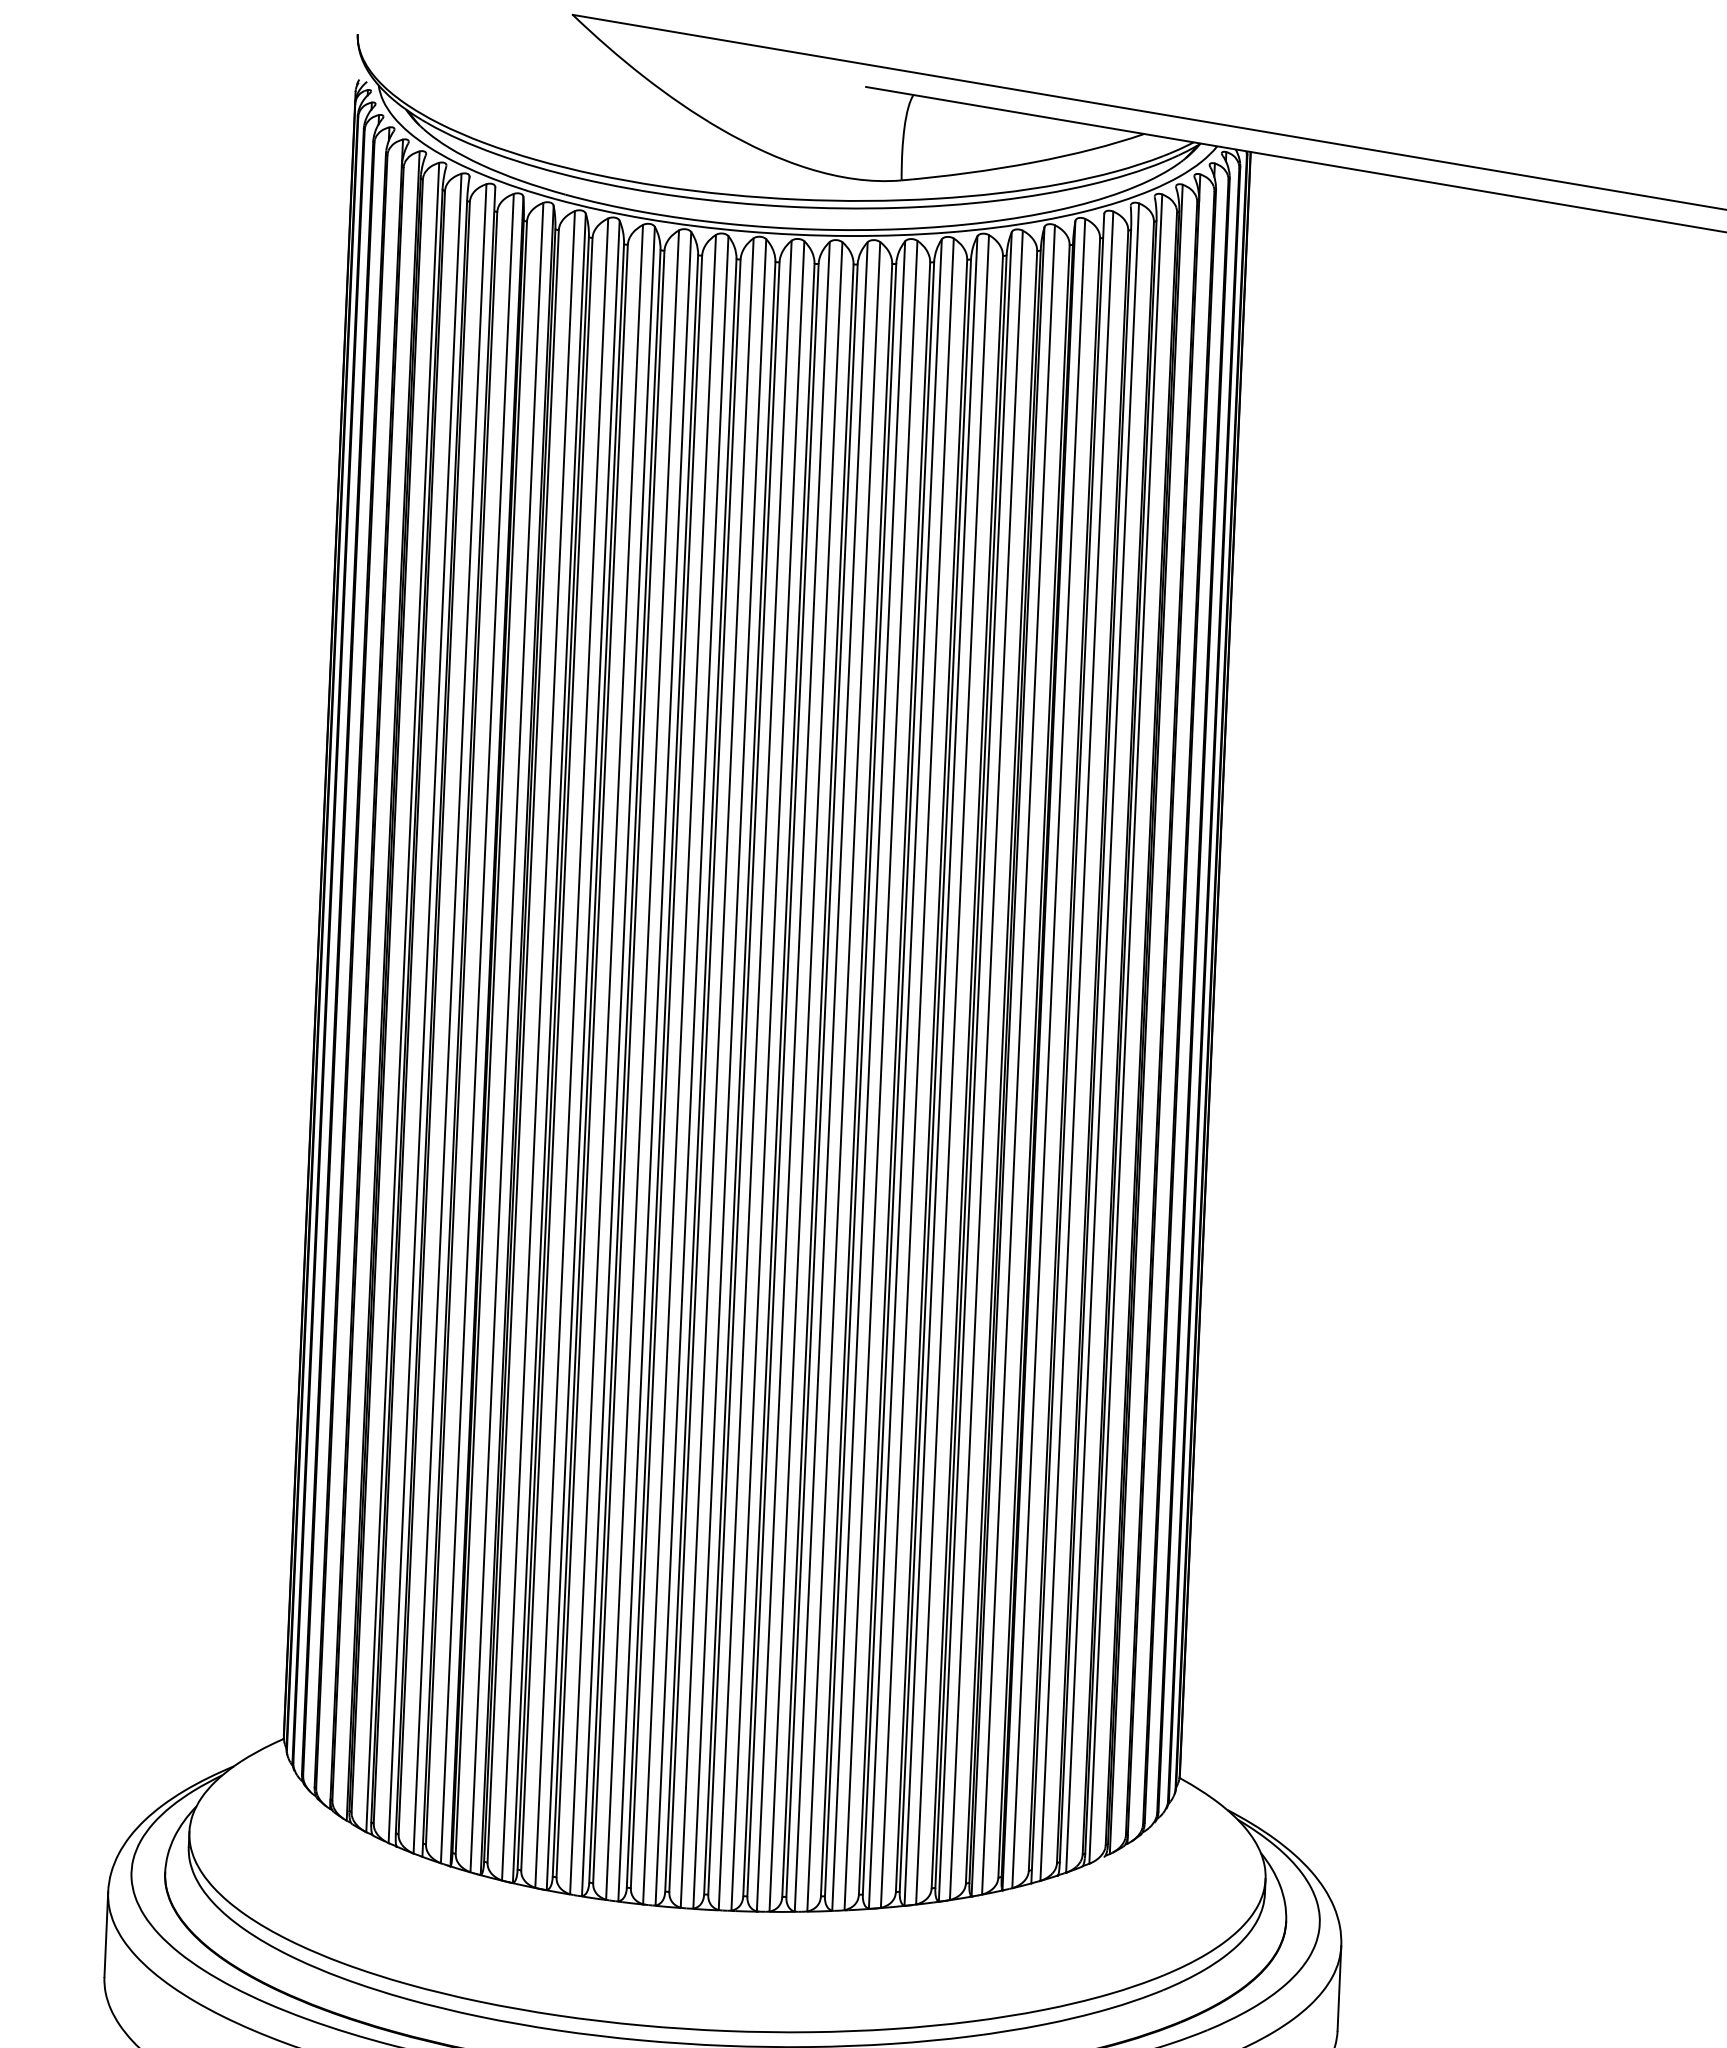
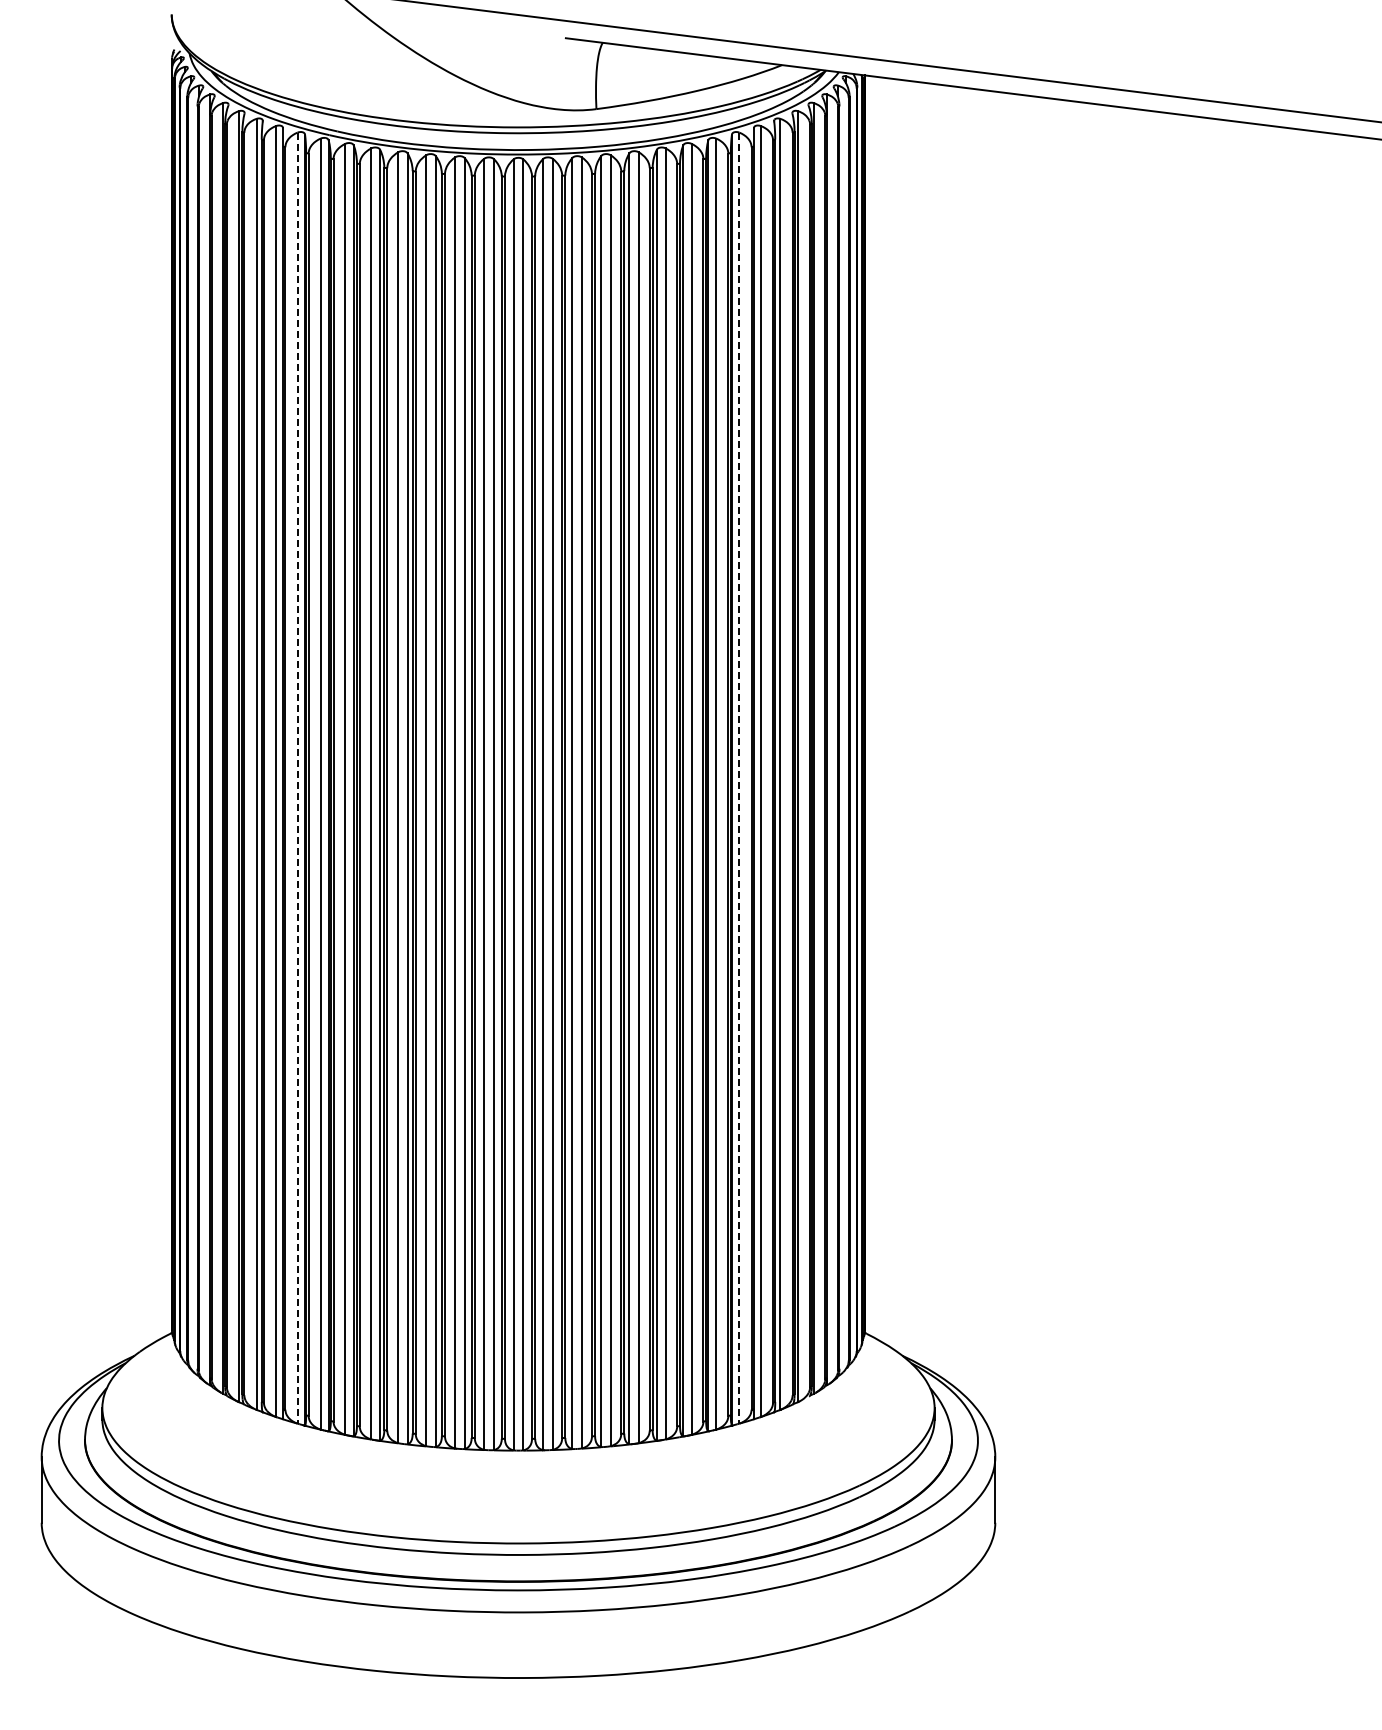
line: (477, 1029) -> (297, 778), solid -> dashed
line: (1048, 1054) -> (739, 778), solid -> dashed

